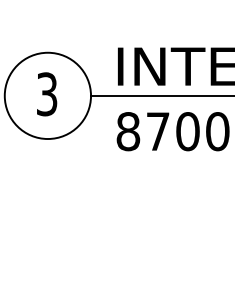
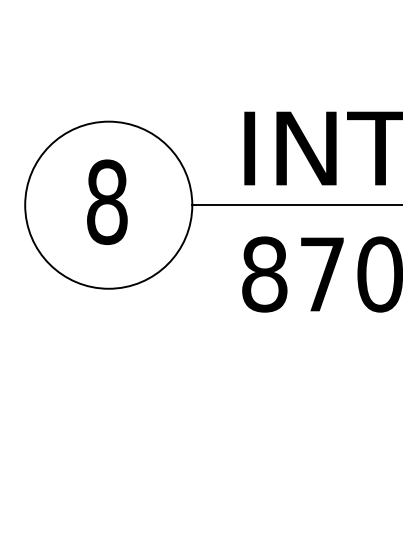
text: (46, 94) -> (106, 202), 3 -> 8

